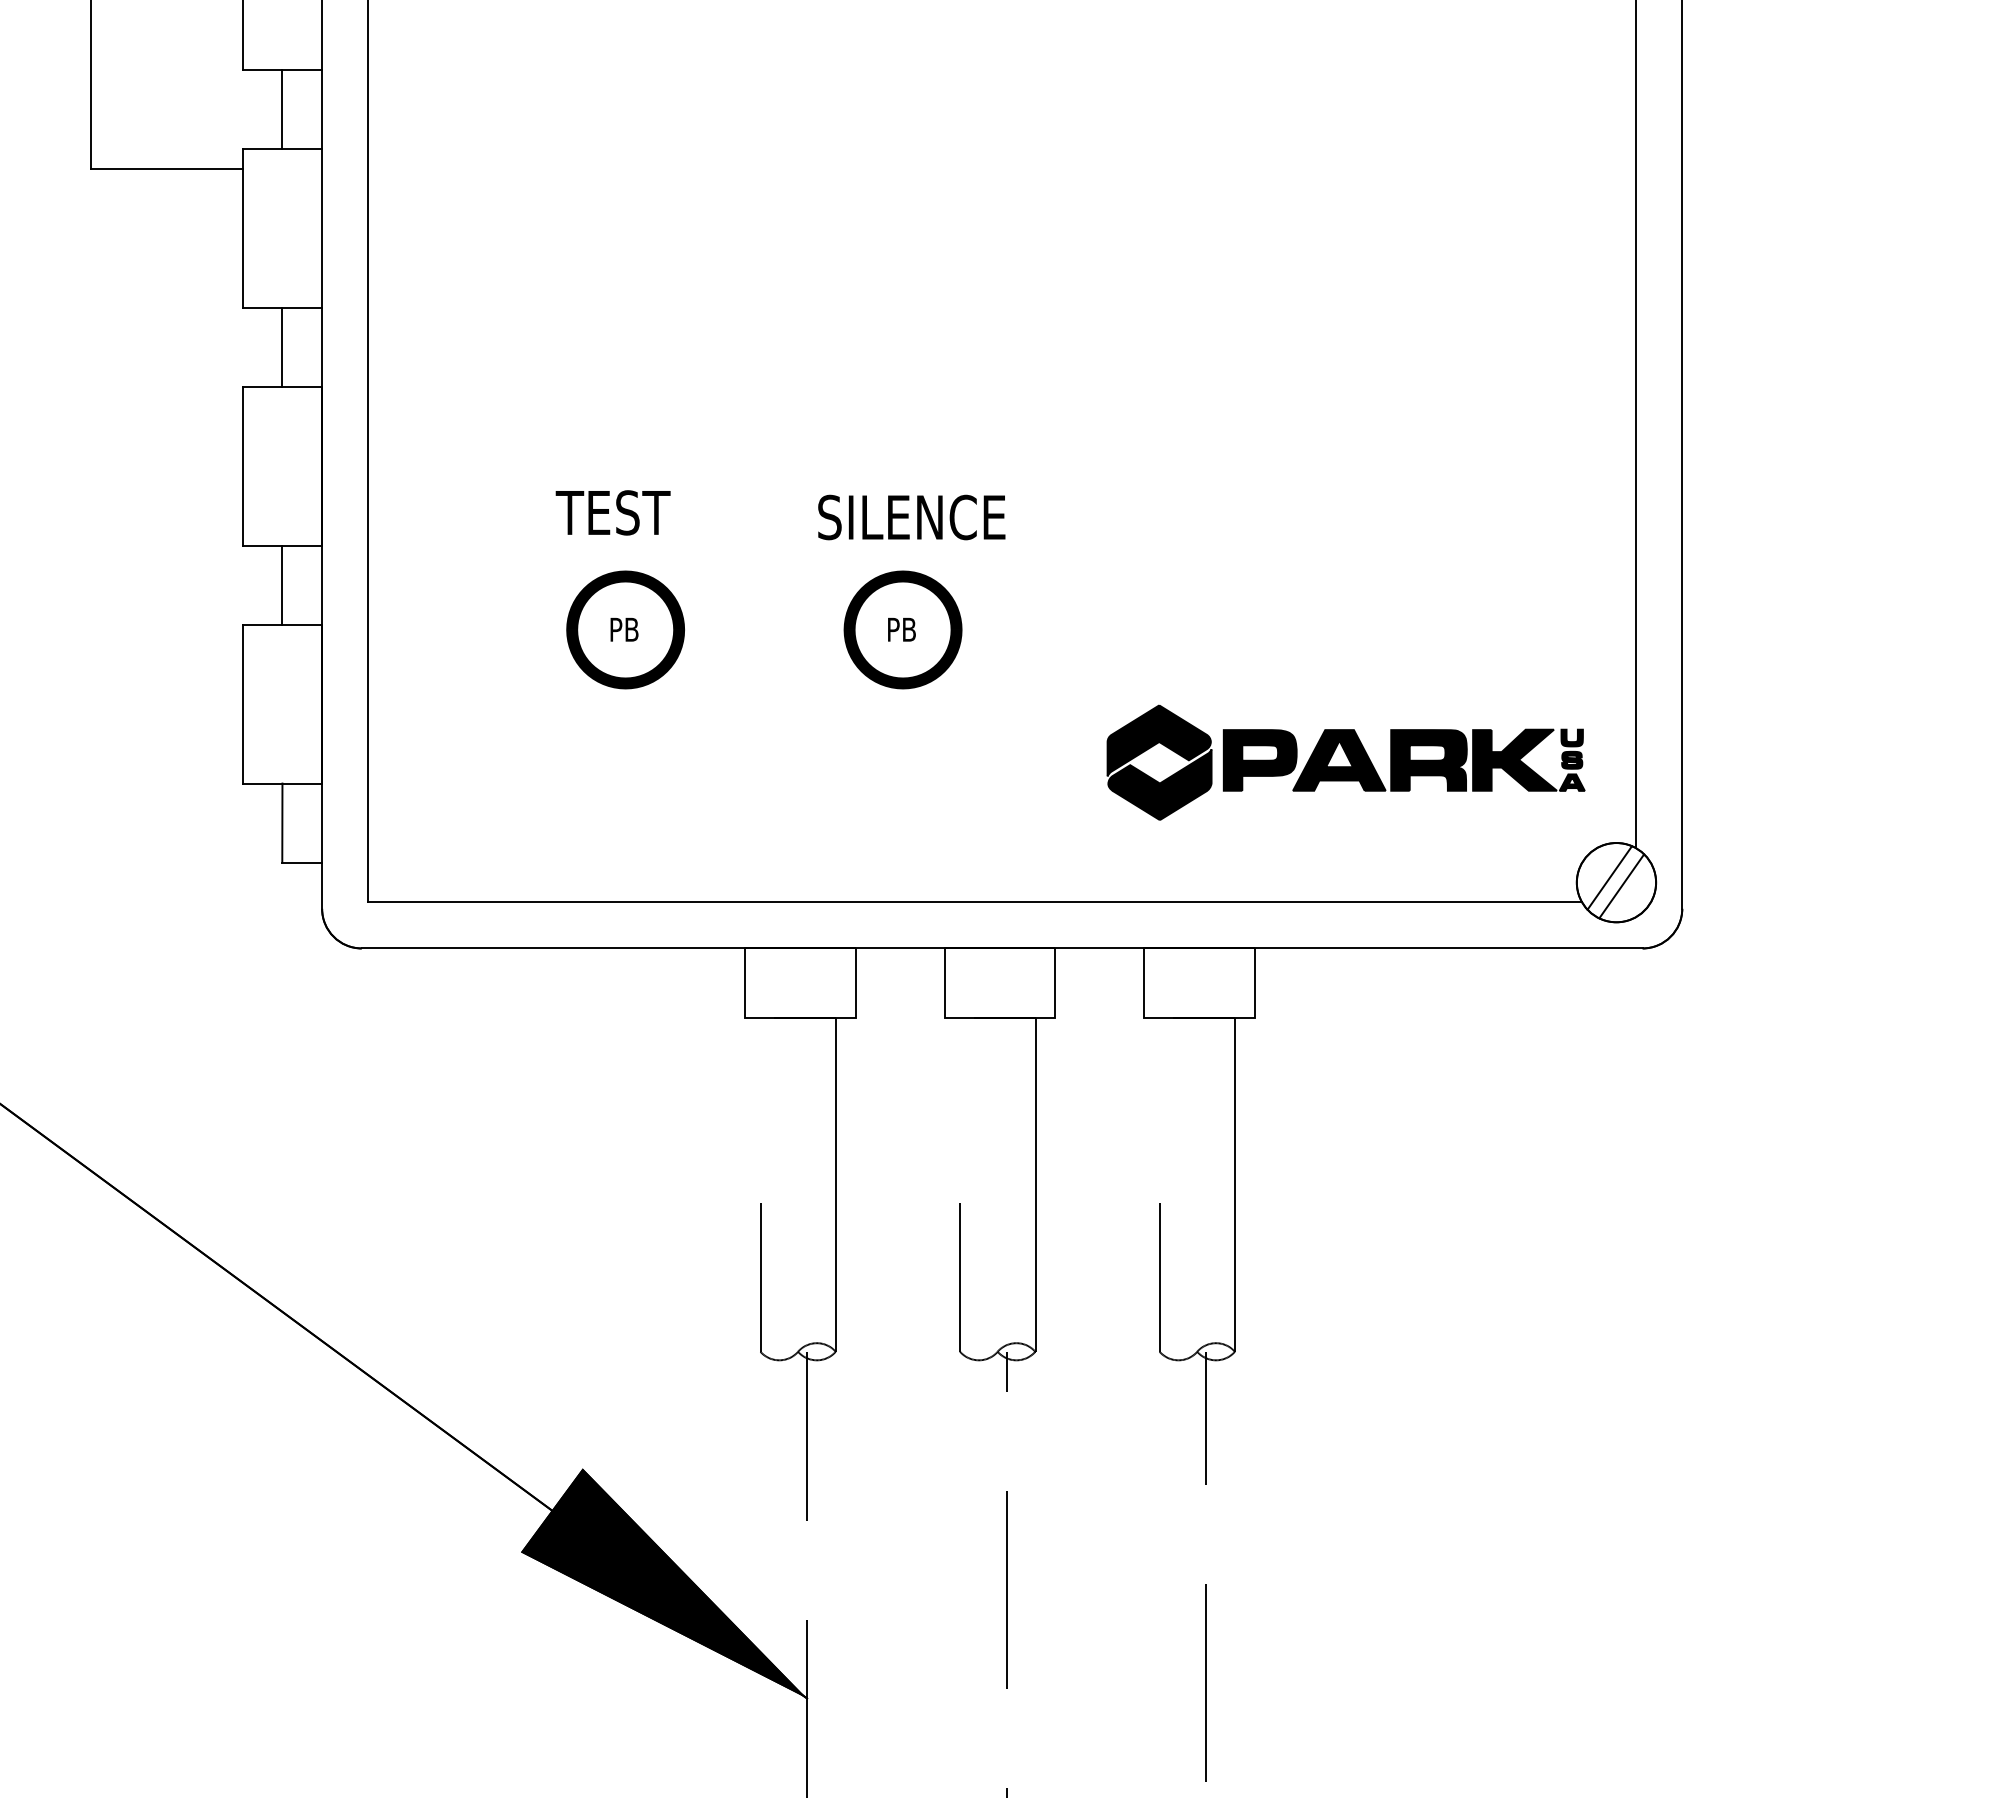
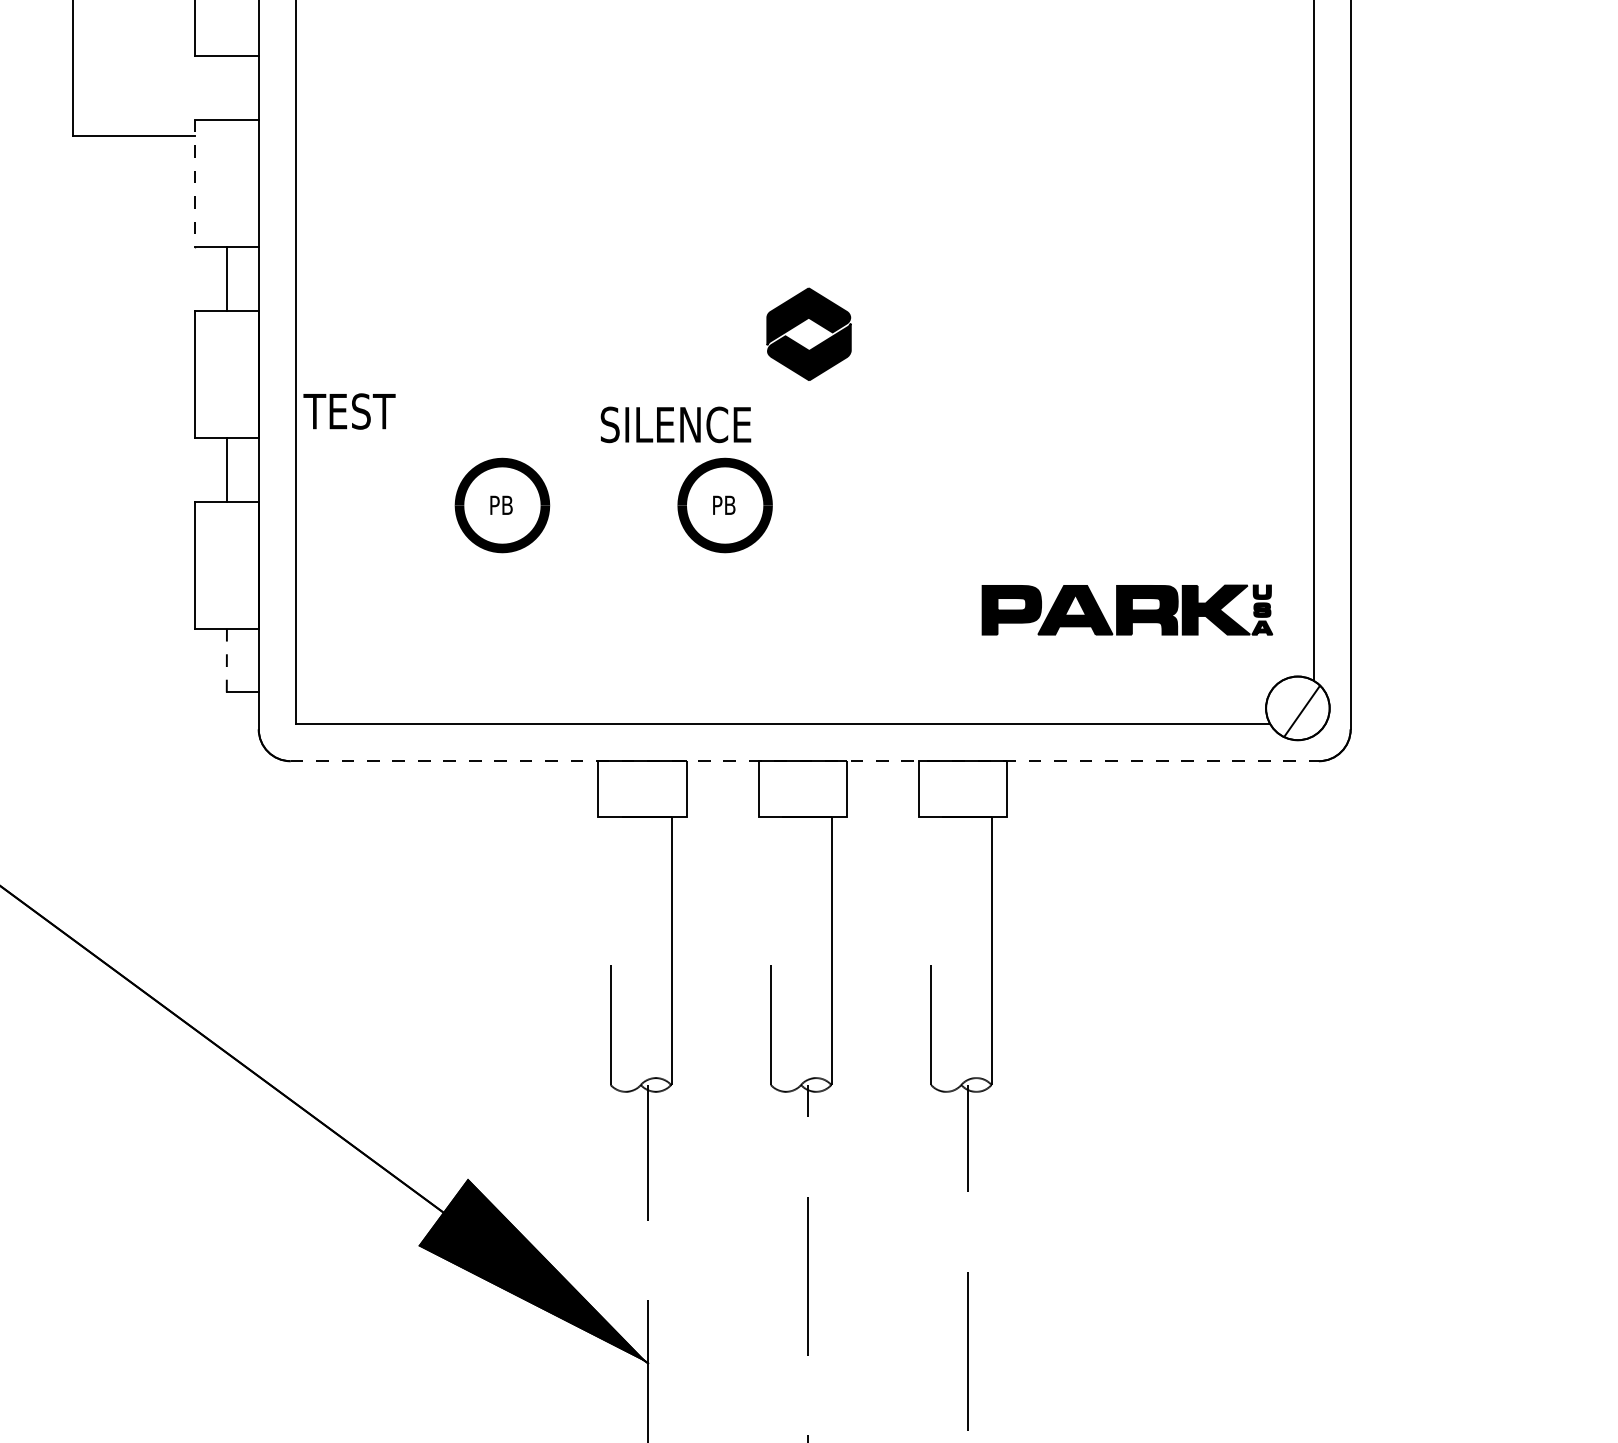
line: (282, 109) -> (226, 87), removed
line: (242, 229) -> (194, 184), solid -> dashed
text: (612, 512) -> (348, 411), moved
text: (911, 517) -> (675, 424), moved
part: (1159, 762) -> (809, 334), moved
line: (282, 823) -> (226, 660), solid -> dashed
line: (1609, 877) -> (1292, 704), removed
line: (1002, 948) -> (804, 761), solid -> dashed

